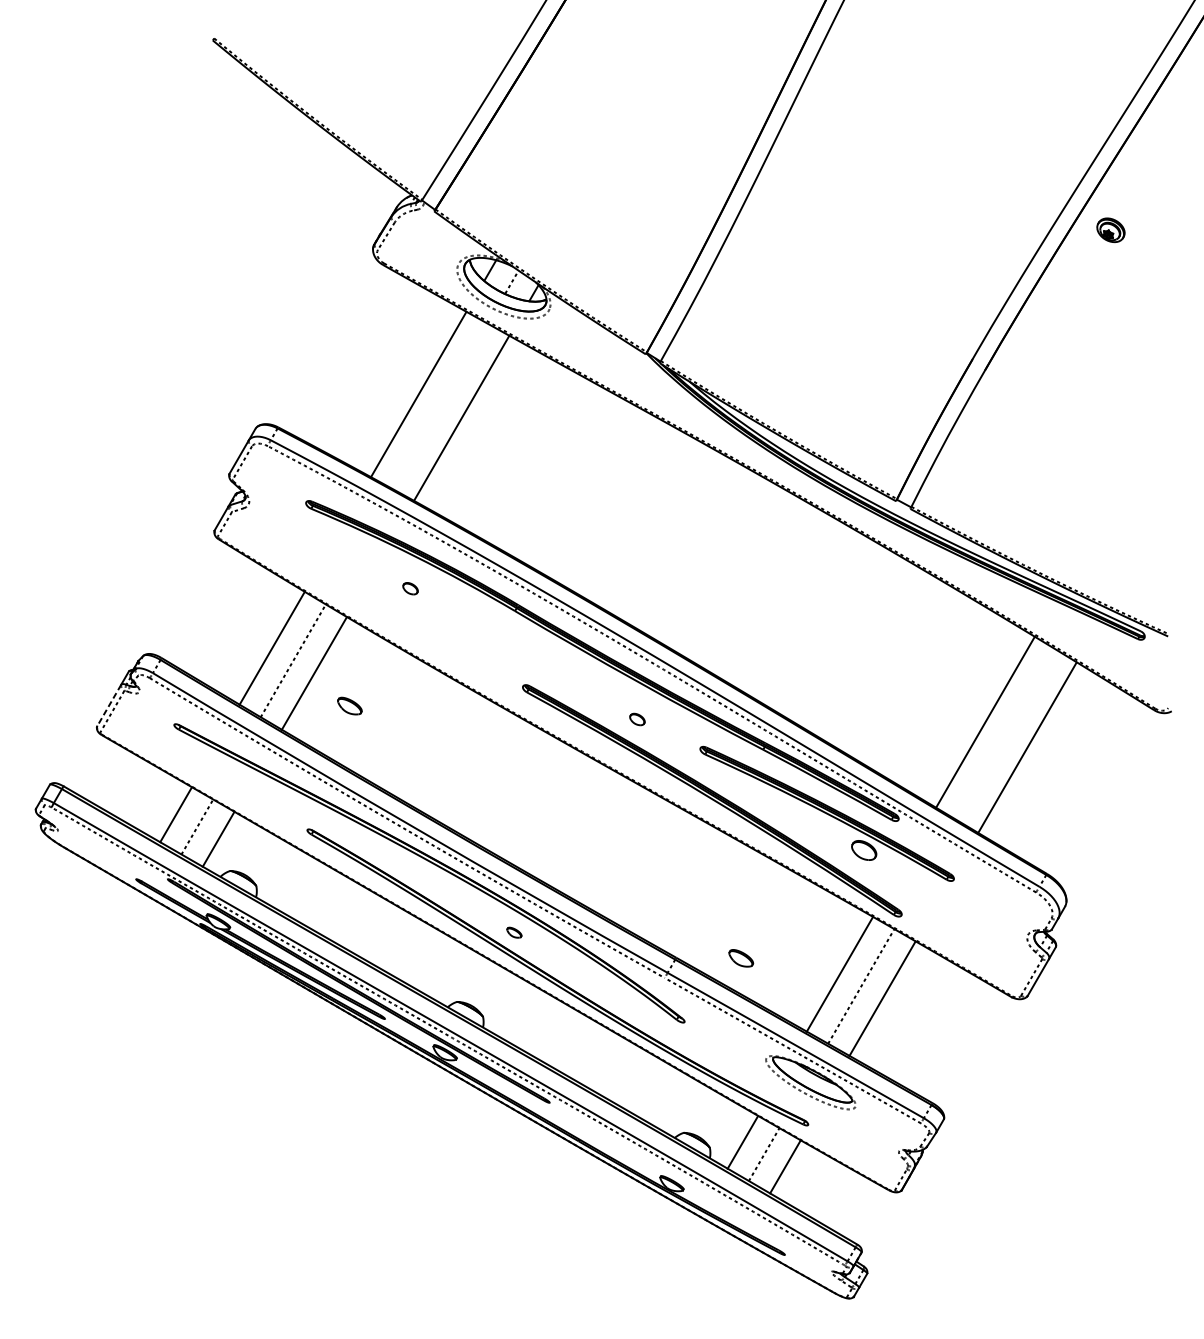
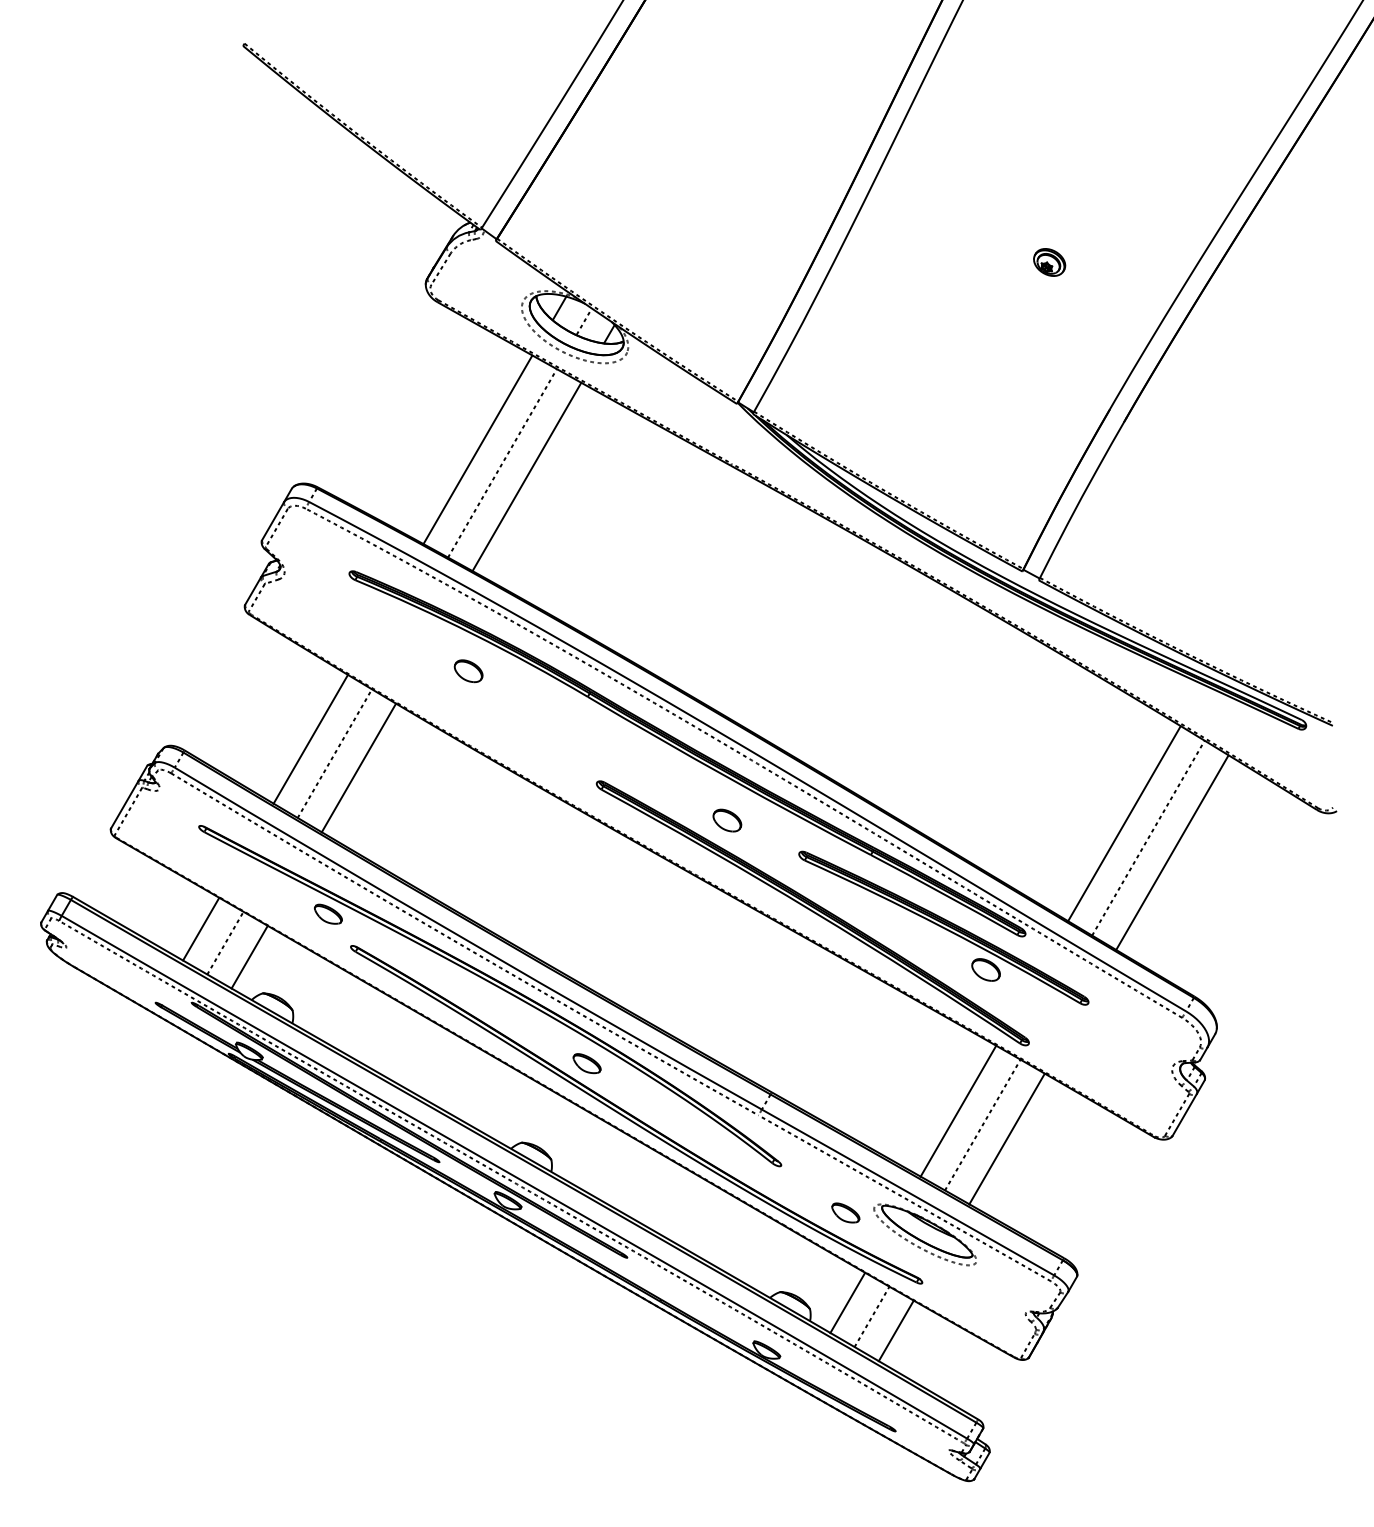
part: (1110, 230) -> (1049, 262), moved
line: (439, 406) -> (501, 463), added
part: (410, 588) -> (468, 671), size x1.67
part: (349, 705) -> (328, 913), moved
line: (108, 706) -> (124, 805), dashed -> solid
part: (637, 719) -> (727, 820), size x1.67
line: (1006, 734) -> (1148, 837), added
part: (513, 932) -> (586, 1063), size x1.67
part: (740, 957) -> (845, 1212), moved

